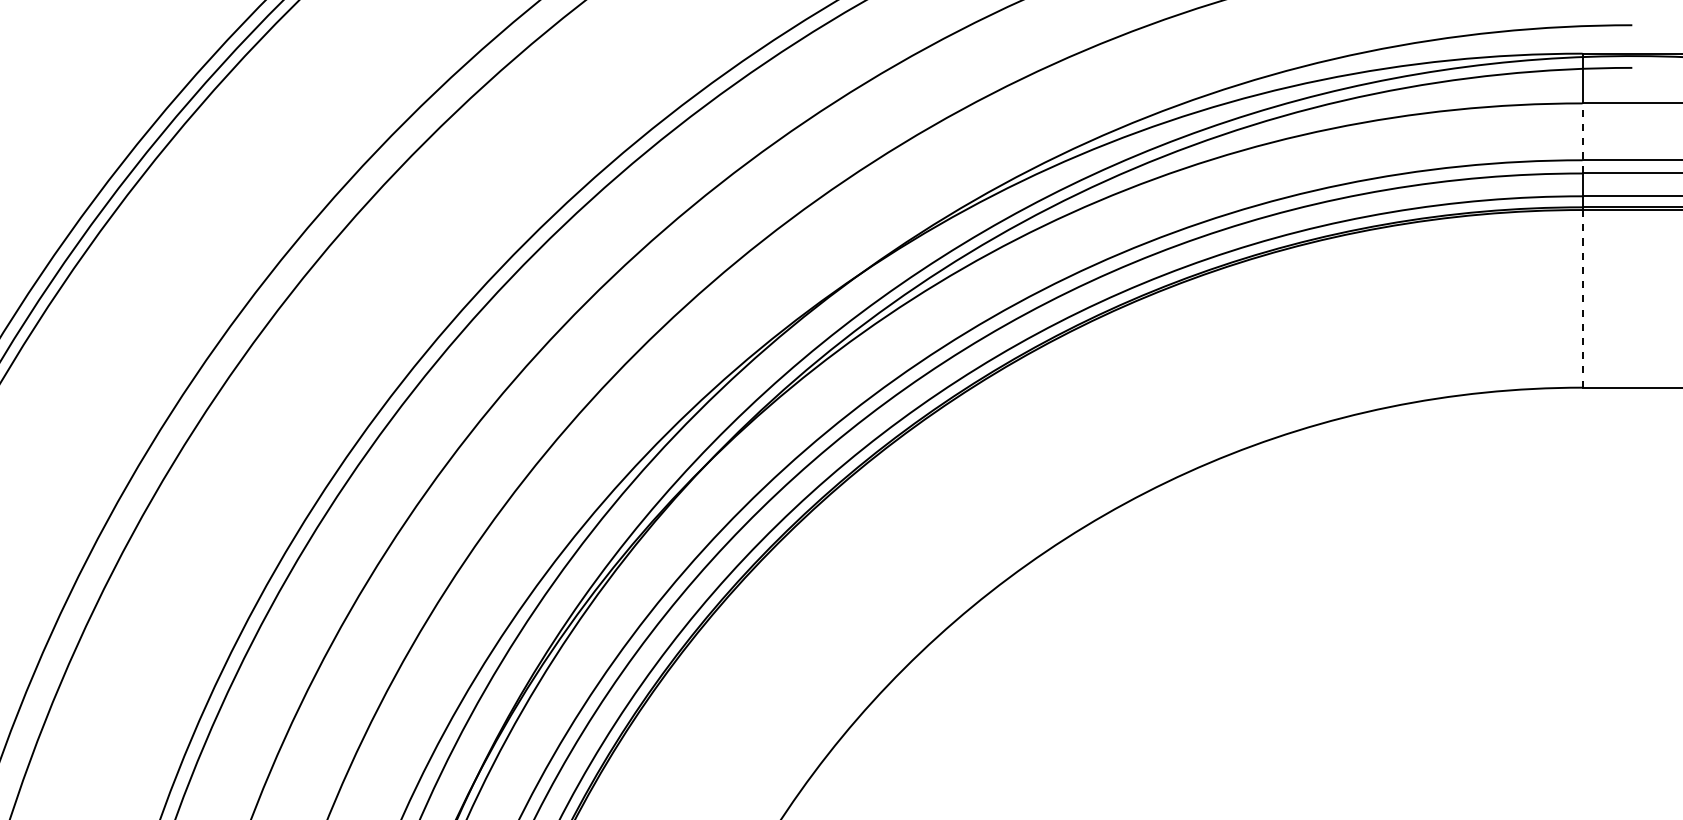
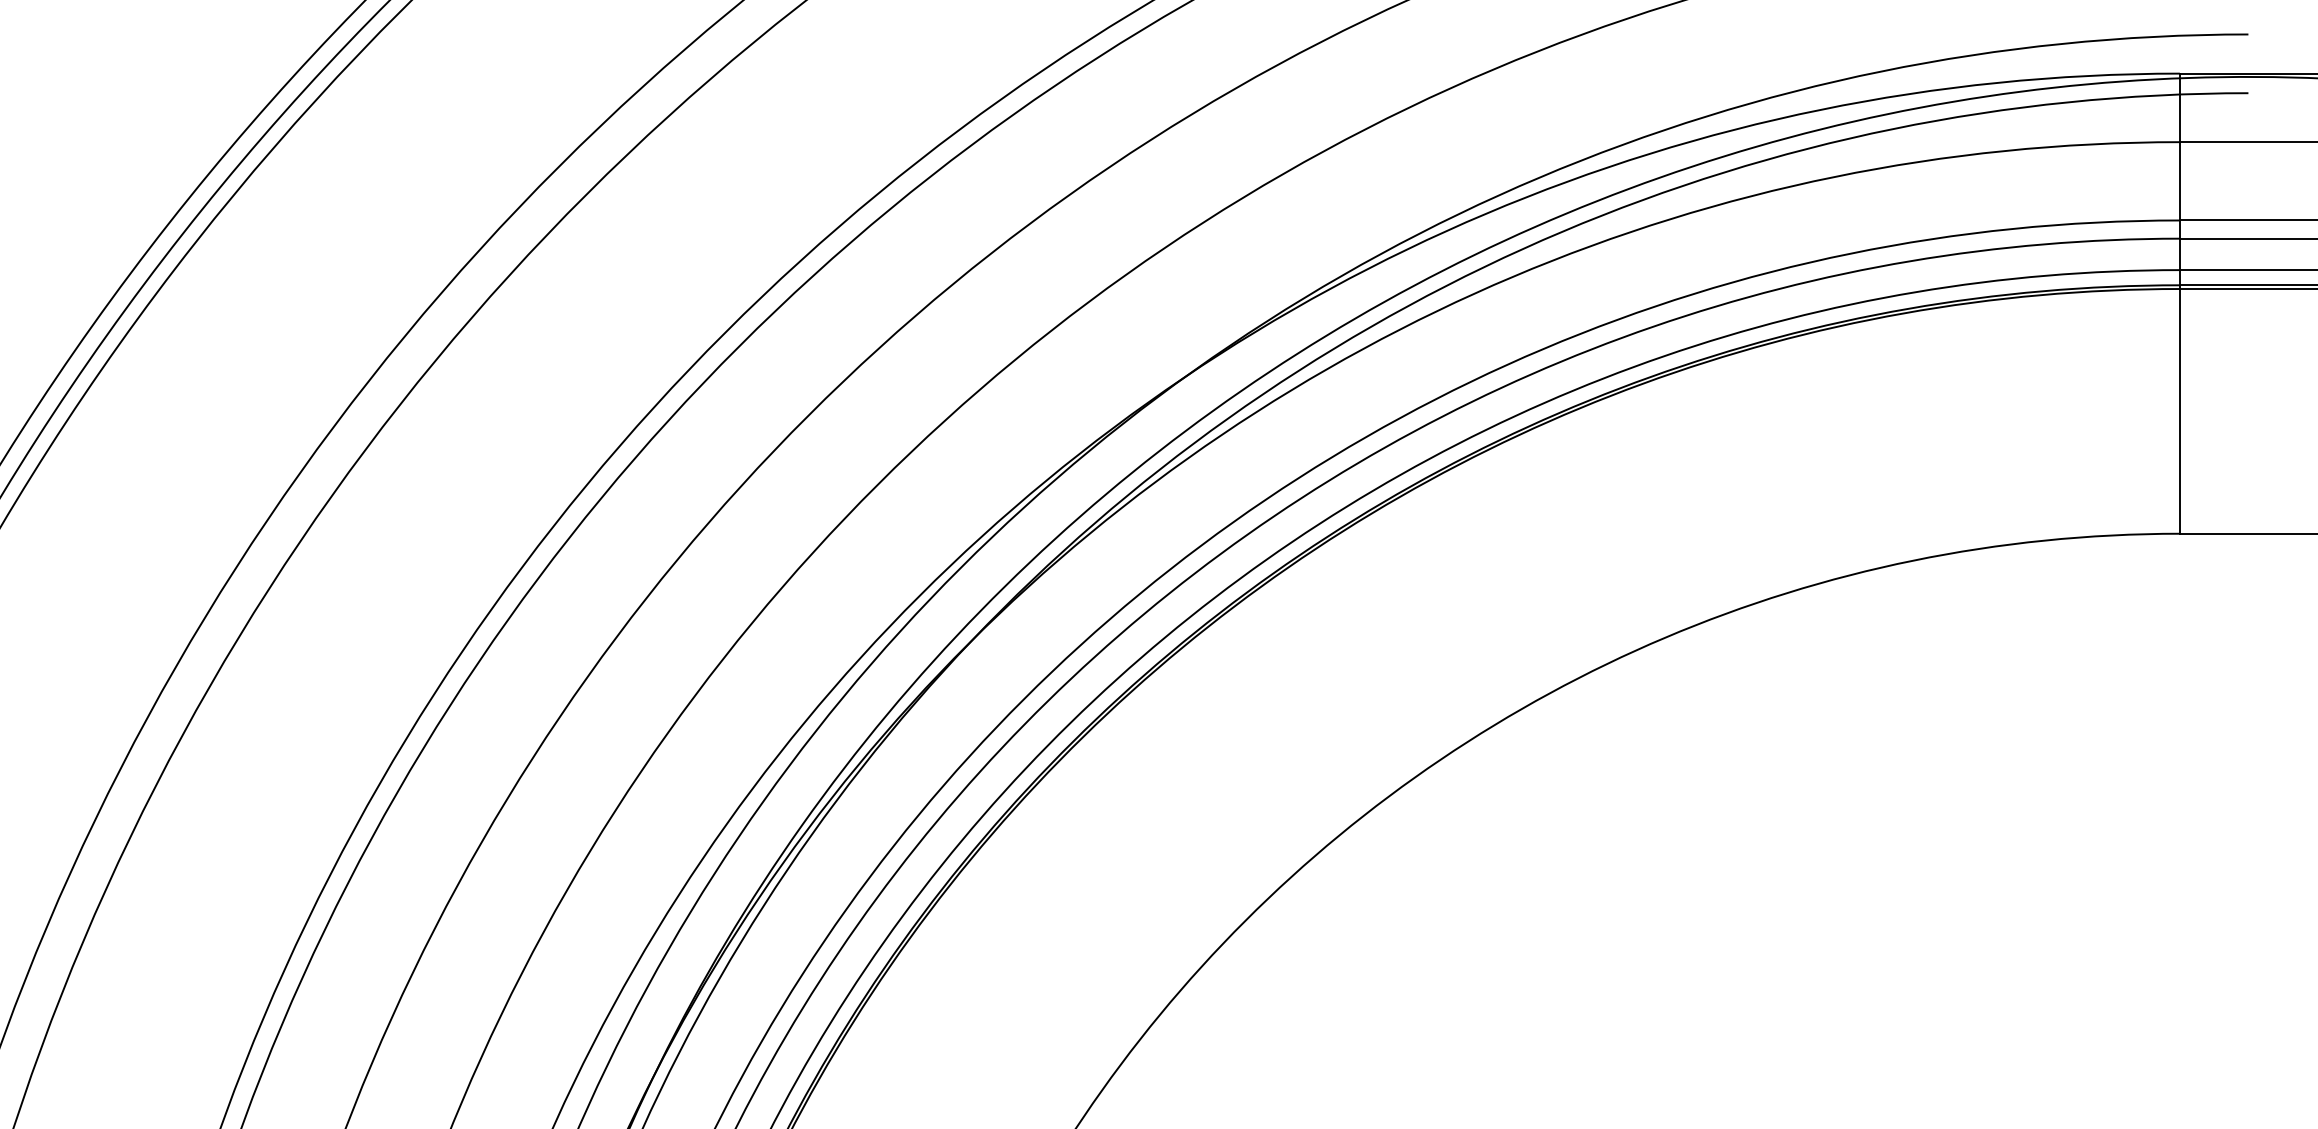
line: (1582, 137) -> (2179, 189), dashed -> solid
line: (1582, 298) -> (2179, 410), dashed -> solid

